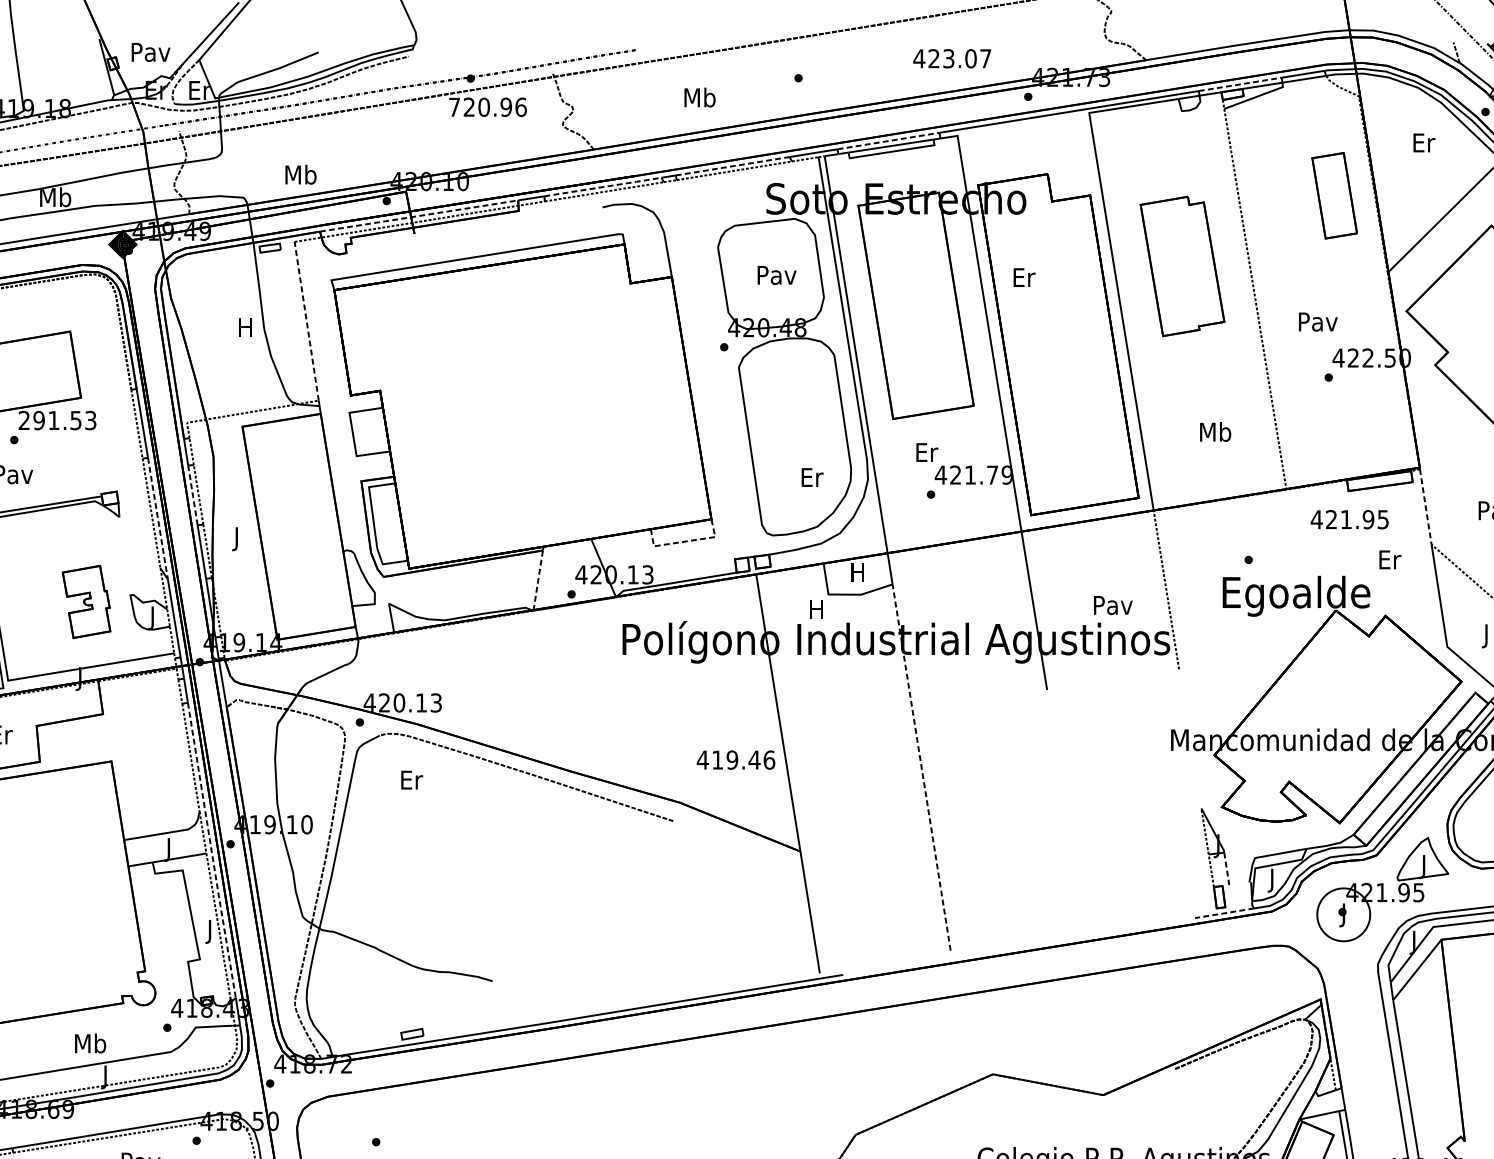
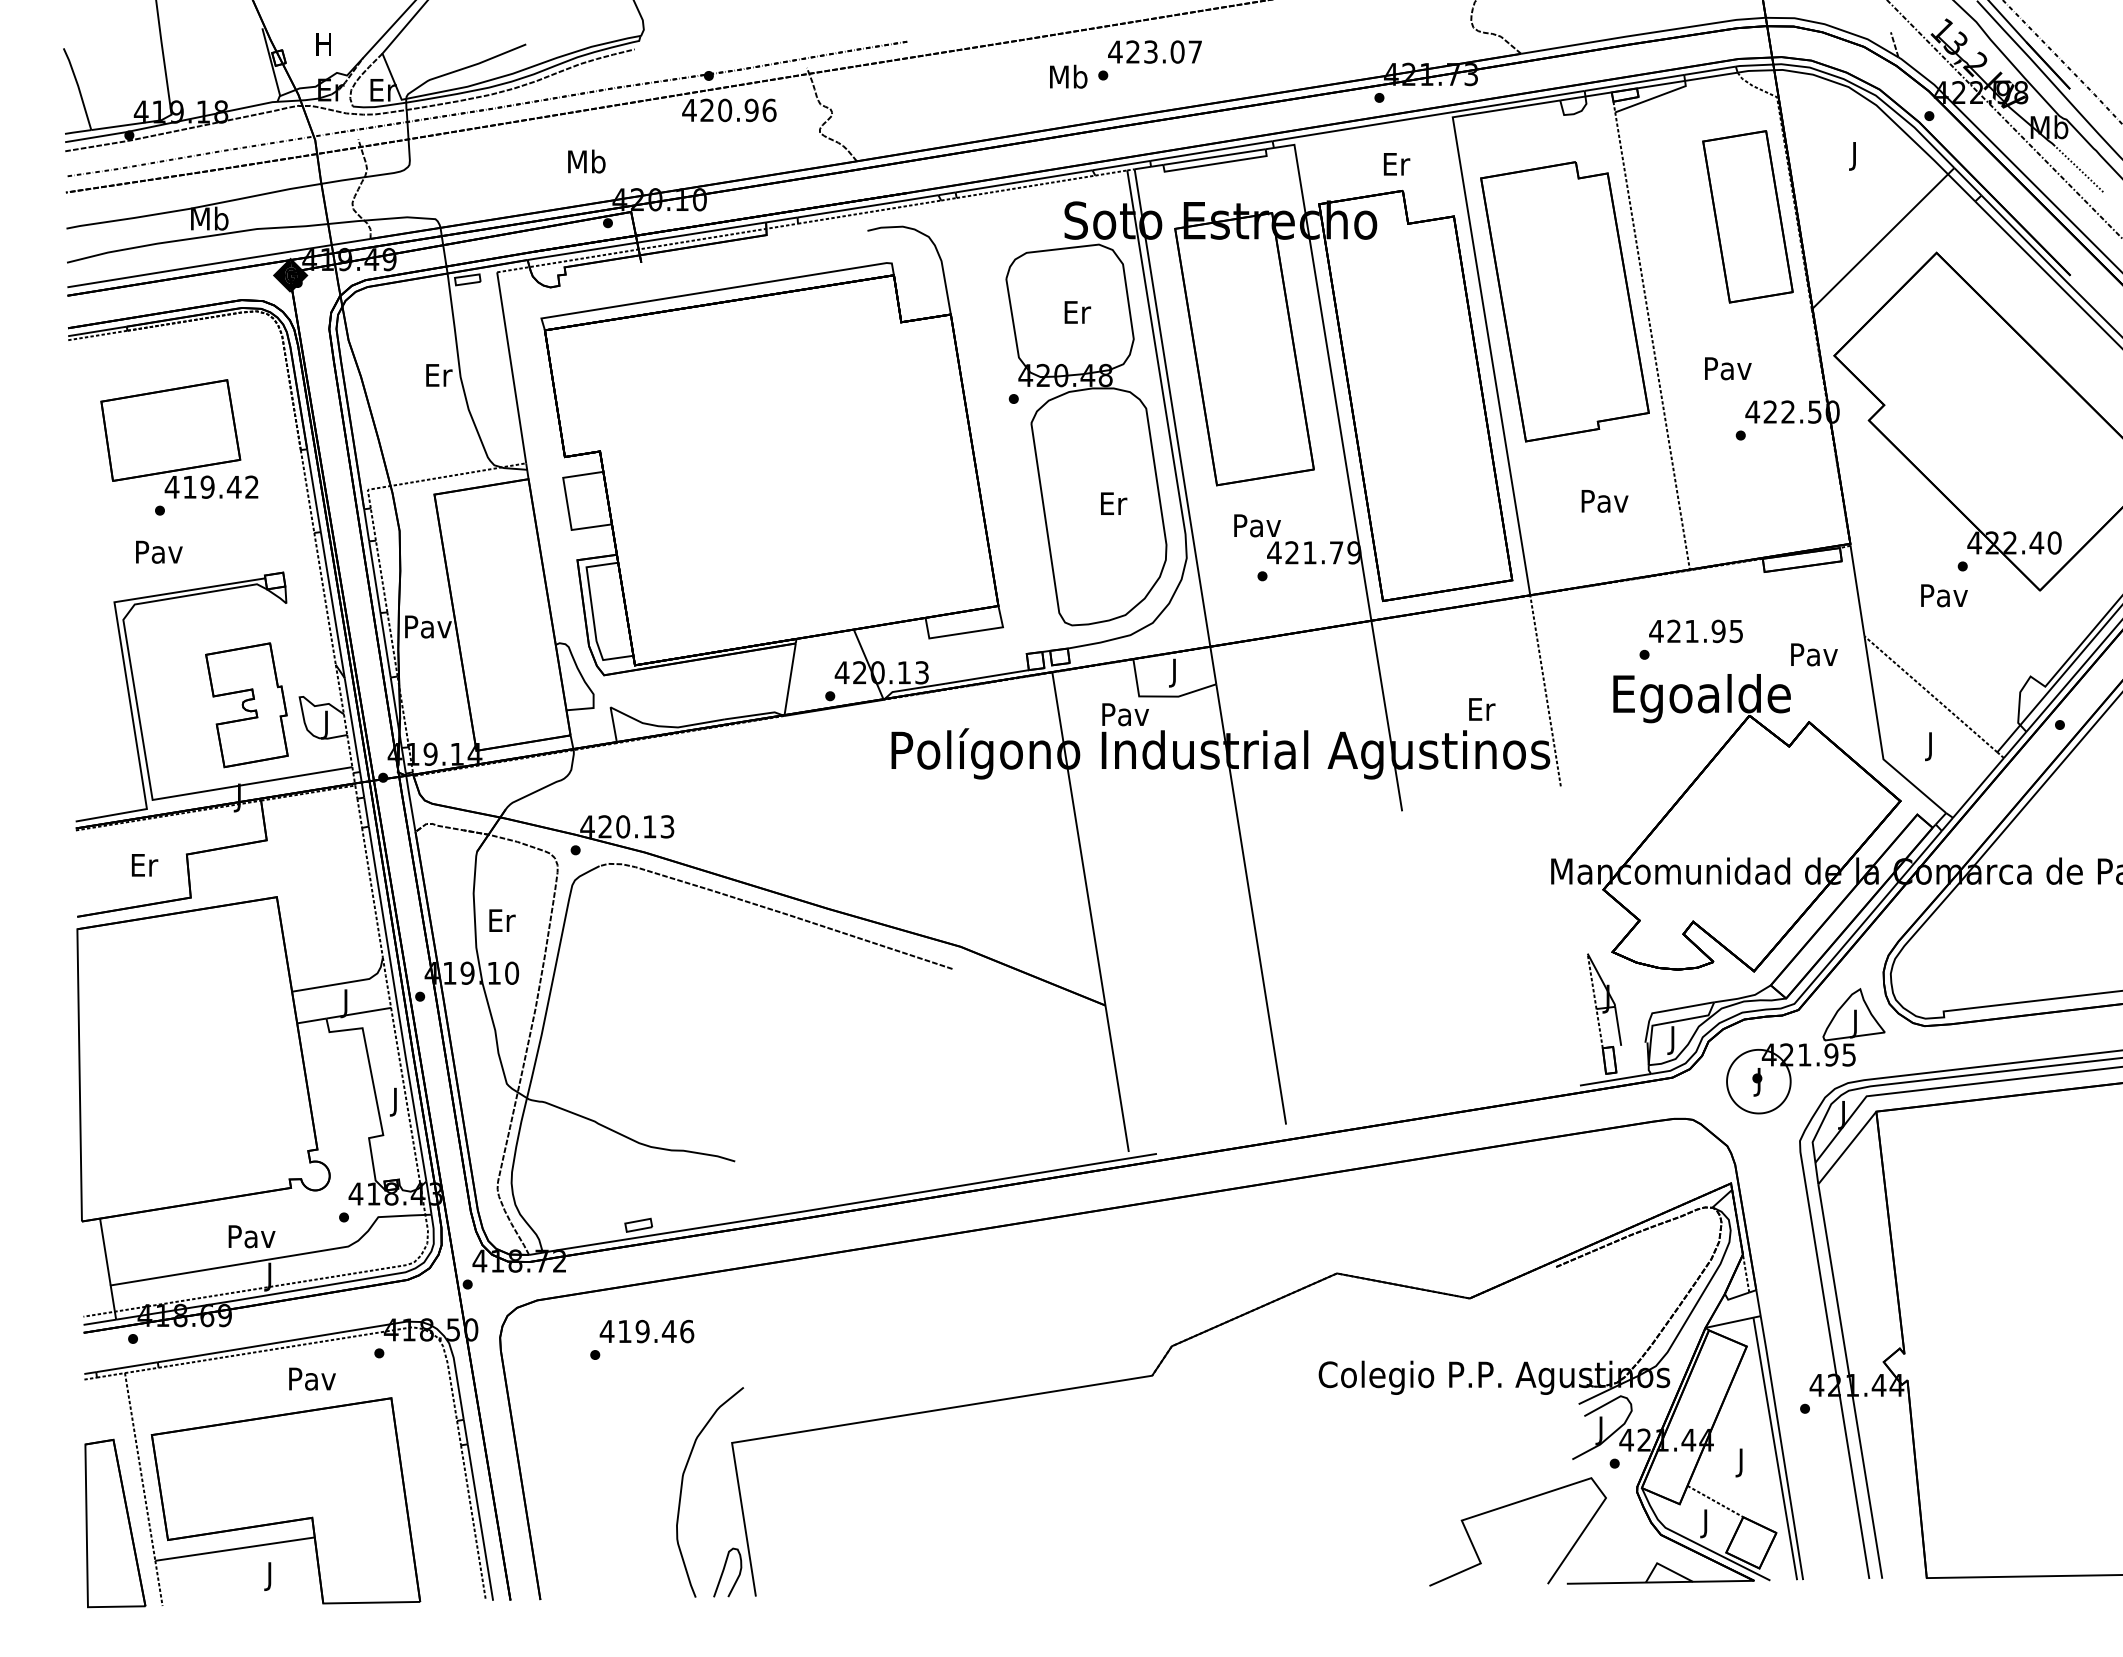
text: (151, 52) -> (324, 44), Pav -> H
text: (951, 58) -> (1154, 51), moved
line: (1240, 84) -> (1634, 82), dashed -> solid
text: (699, 97) -> (1068, 76), moved
text: (454, 107) -> (689, 110), 720.96 -> 420.96
line: (888, 141) -> (1211, 151), dashed -> solid
text: (1424, 145) -> (1855, 156), Er -> J
line: (733, 166) -> (1024, 181), dashed -> solid
text: (300, 174) -> (586, 161), moved
line: (604, 187) -> (869, 206), dashed -> solid
part: (1334, 195) -> (1747, 216), size x1.67
line: (418, 216) -> (646, 241), dashed -> solid
part: (1182, 266) -> (1564, 301), size x1.67
text: (777, 275) -> (1077, 312), Pav -> Er
text: (1024, 277) -> (1397, 164), moved
line: (306, 321) -> (511, 367), dashed -> solid
text: (246, 327) -> (439, 375), H -> Er
text: (57, 419) -> (211, 486), 291.53 -> 419.42
text: (1215, 431) -> (1604, 500), Mb -> Pav
text: (926, 452) -> (1257, 525), Er -> Pav
text: (812, 477) -> (1114, 503), moved
line: (192, 494) -> (374, 576), dashed -> solid
line: (1425, 507) -> (1857, 591), dashed -> solid
line: (157, 518) -> (332, 604), dashed -> solid
text: (1349, 519) -> (1695, 631), moved
text: (237, 538) -> (428, 629), J -> Pav
line: (684, 541) -> (966, 632), dashed -> solid
text: (1390, 559) -> (1814, 654), Er -> Pav
text: (857, 574) -> (1174, 672), H -> J
line: (538, 580) -> (790, 679), dashed -> solid
part: (86, 602) -> (246, 705), size x1.43
text: (1113, 605) -> (1481, 709), Pav -> Er
text: (817, 609) -> (1125, 714), H -> Pav
text: (735, 760) -> (646, 1331), moved
line: (921, 767) -> (1251, 904), dashed -> solid
text: (412, 780) -> (502, 920), moved
line: (211, 850) -> (397, 1004), dashed -> solid
line: (1227, 868) -> (1618, 1026), dashed -> solid
line: (1224, 913) -> (1615, 1079), dashed -> solid
text: (90, 1043) -> (251, 1236), Mb -> Pav

